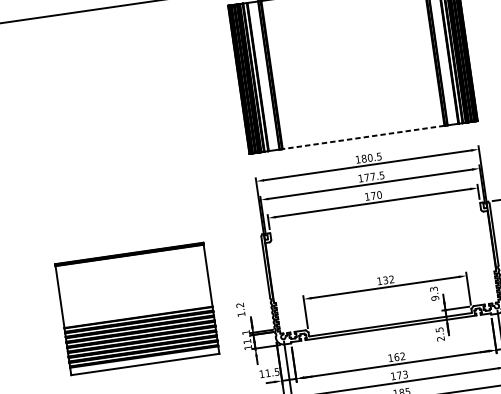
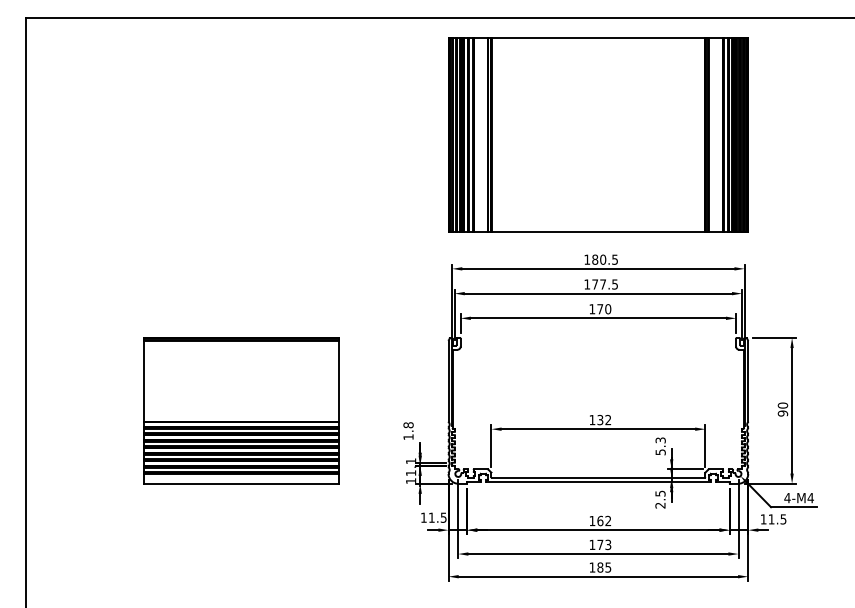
line: (362, 137) -> (597, 232), dashed -> solid
text: (435, 298) -> (660, 452), 9.3 -> 5.3
text: (240, 305) -> (408, 425), 1.2 -> 1.8
part: (137, 308) -> (241, 410), moved

